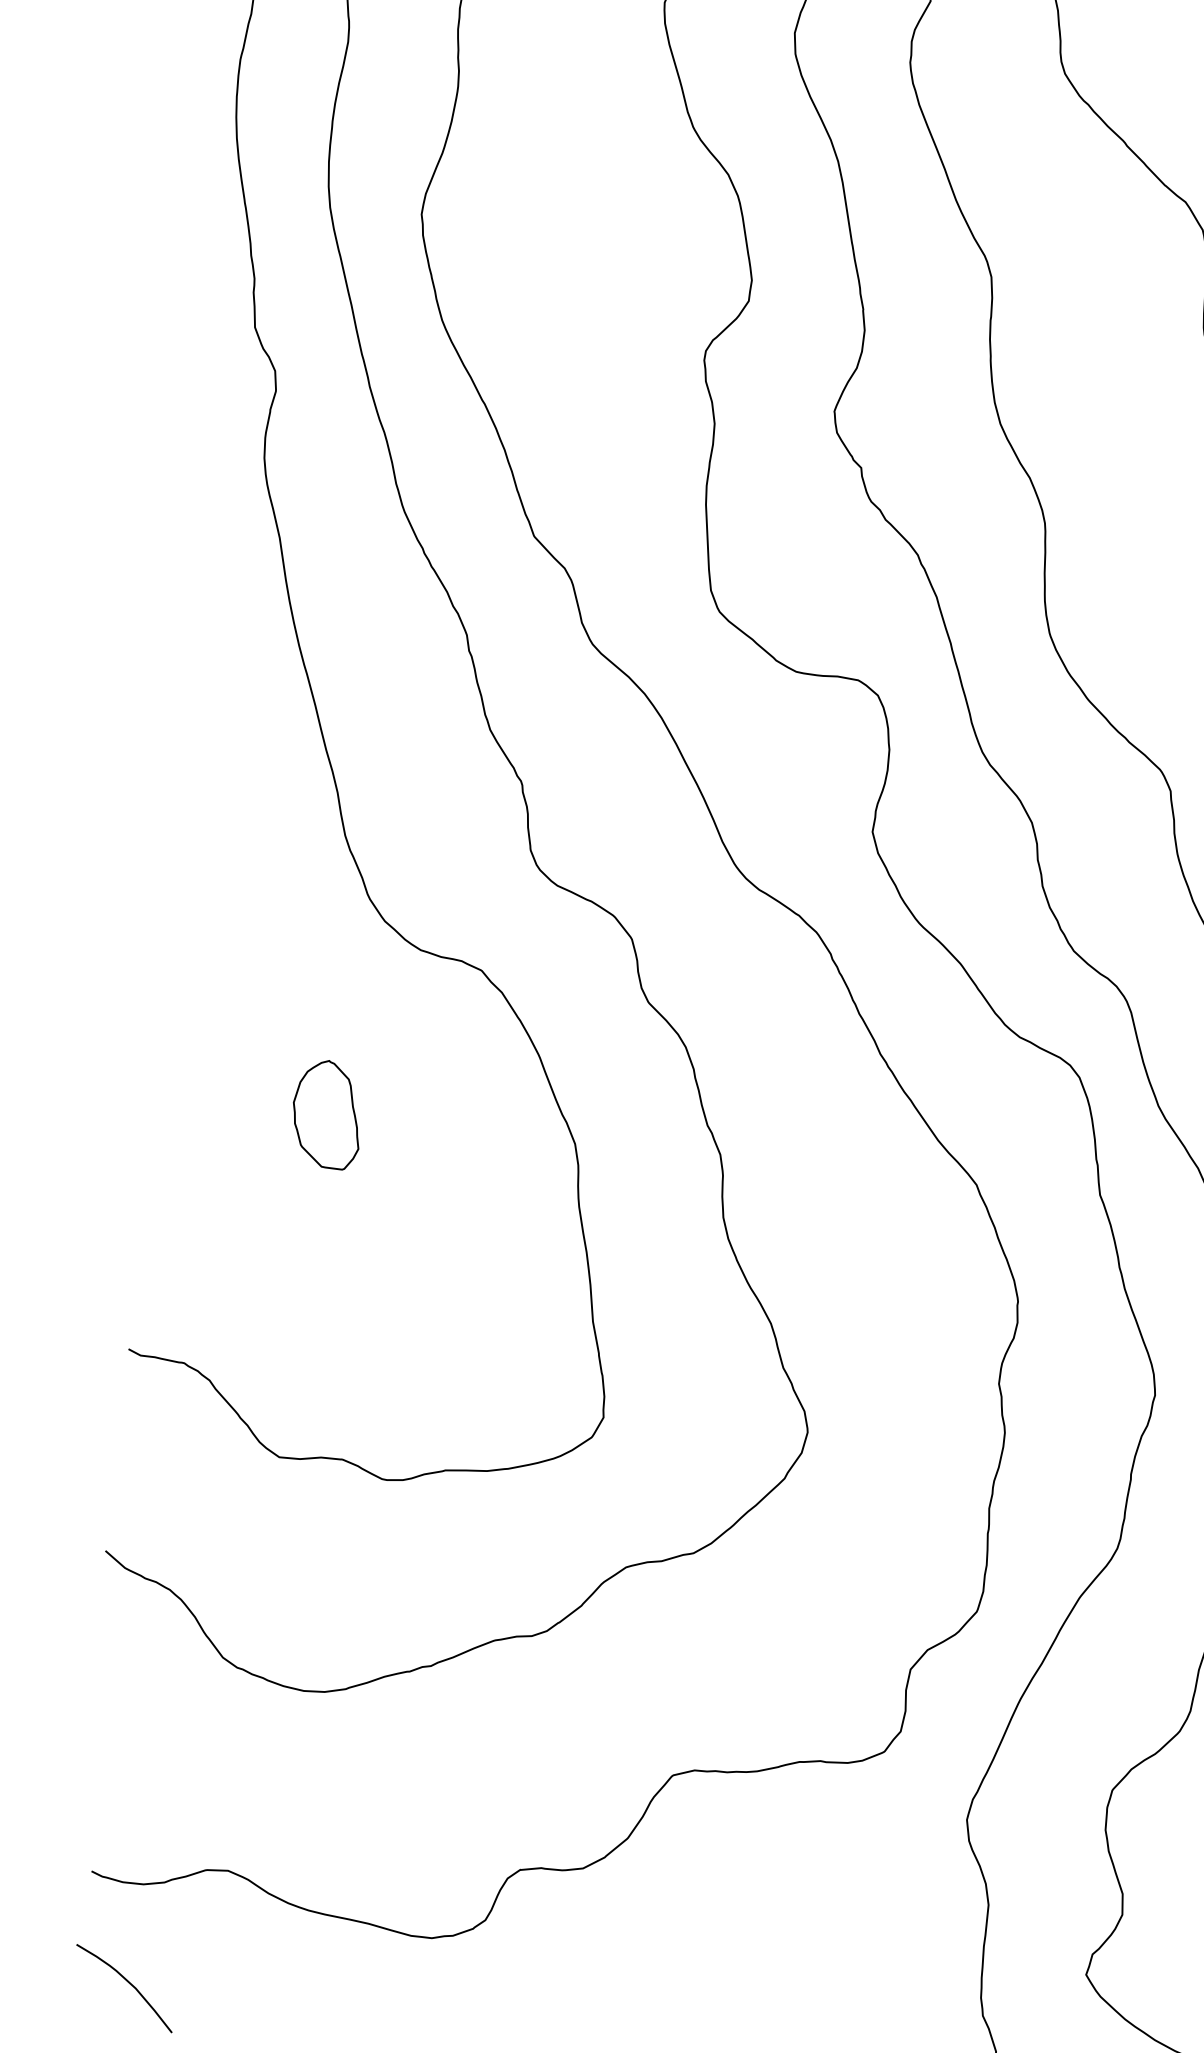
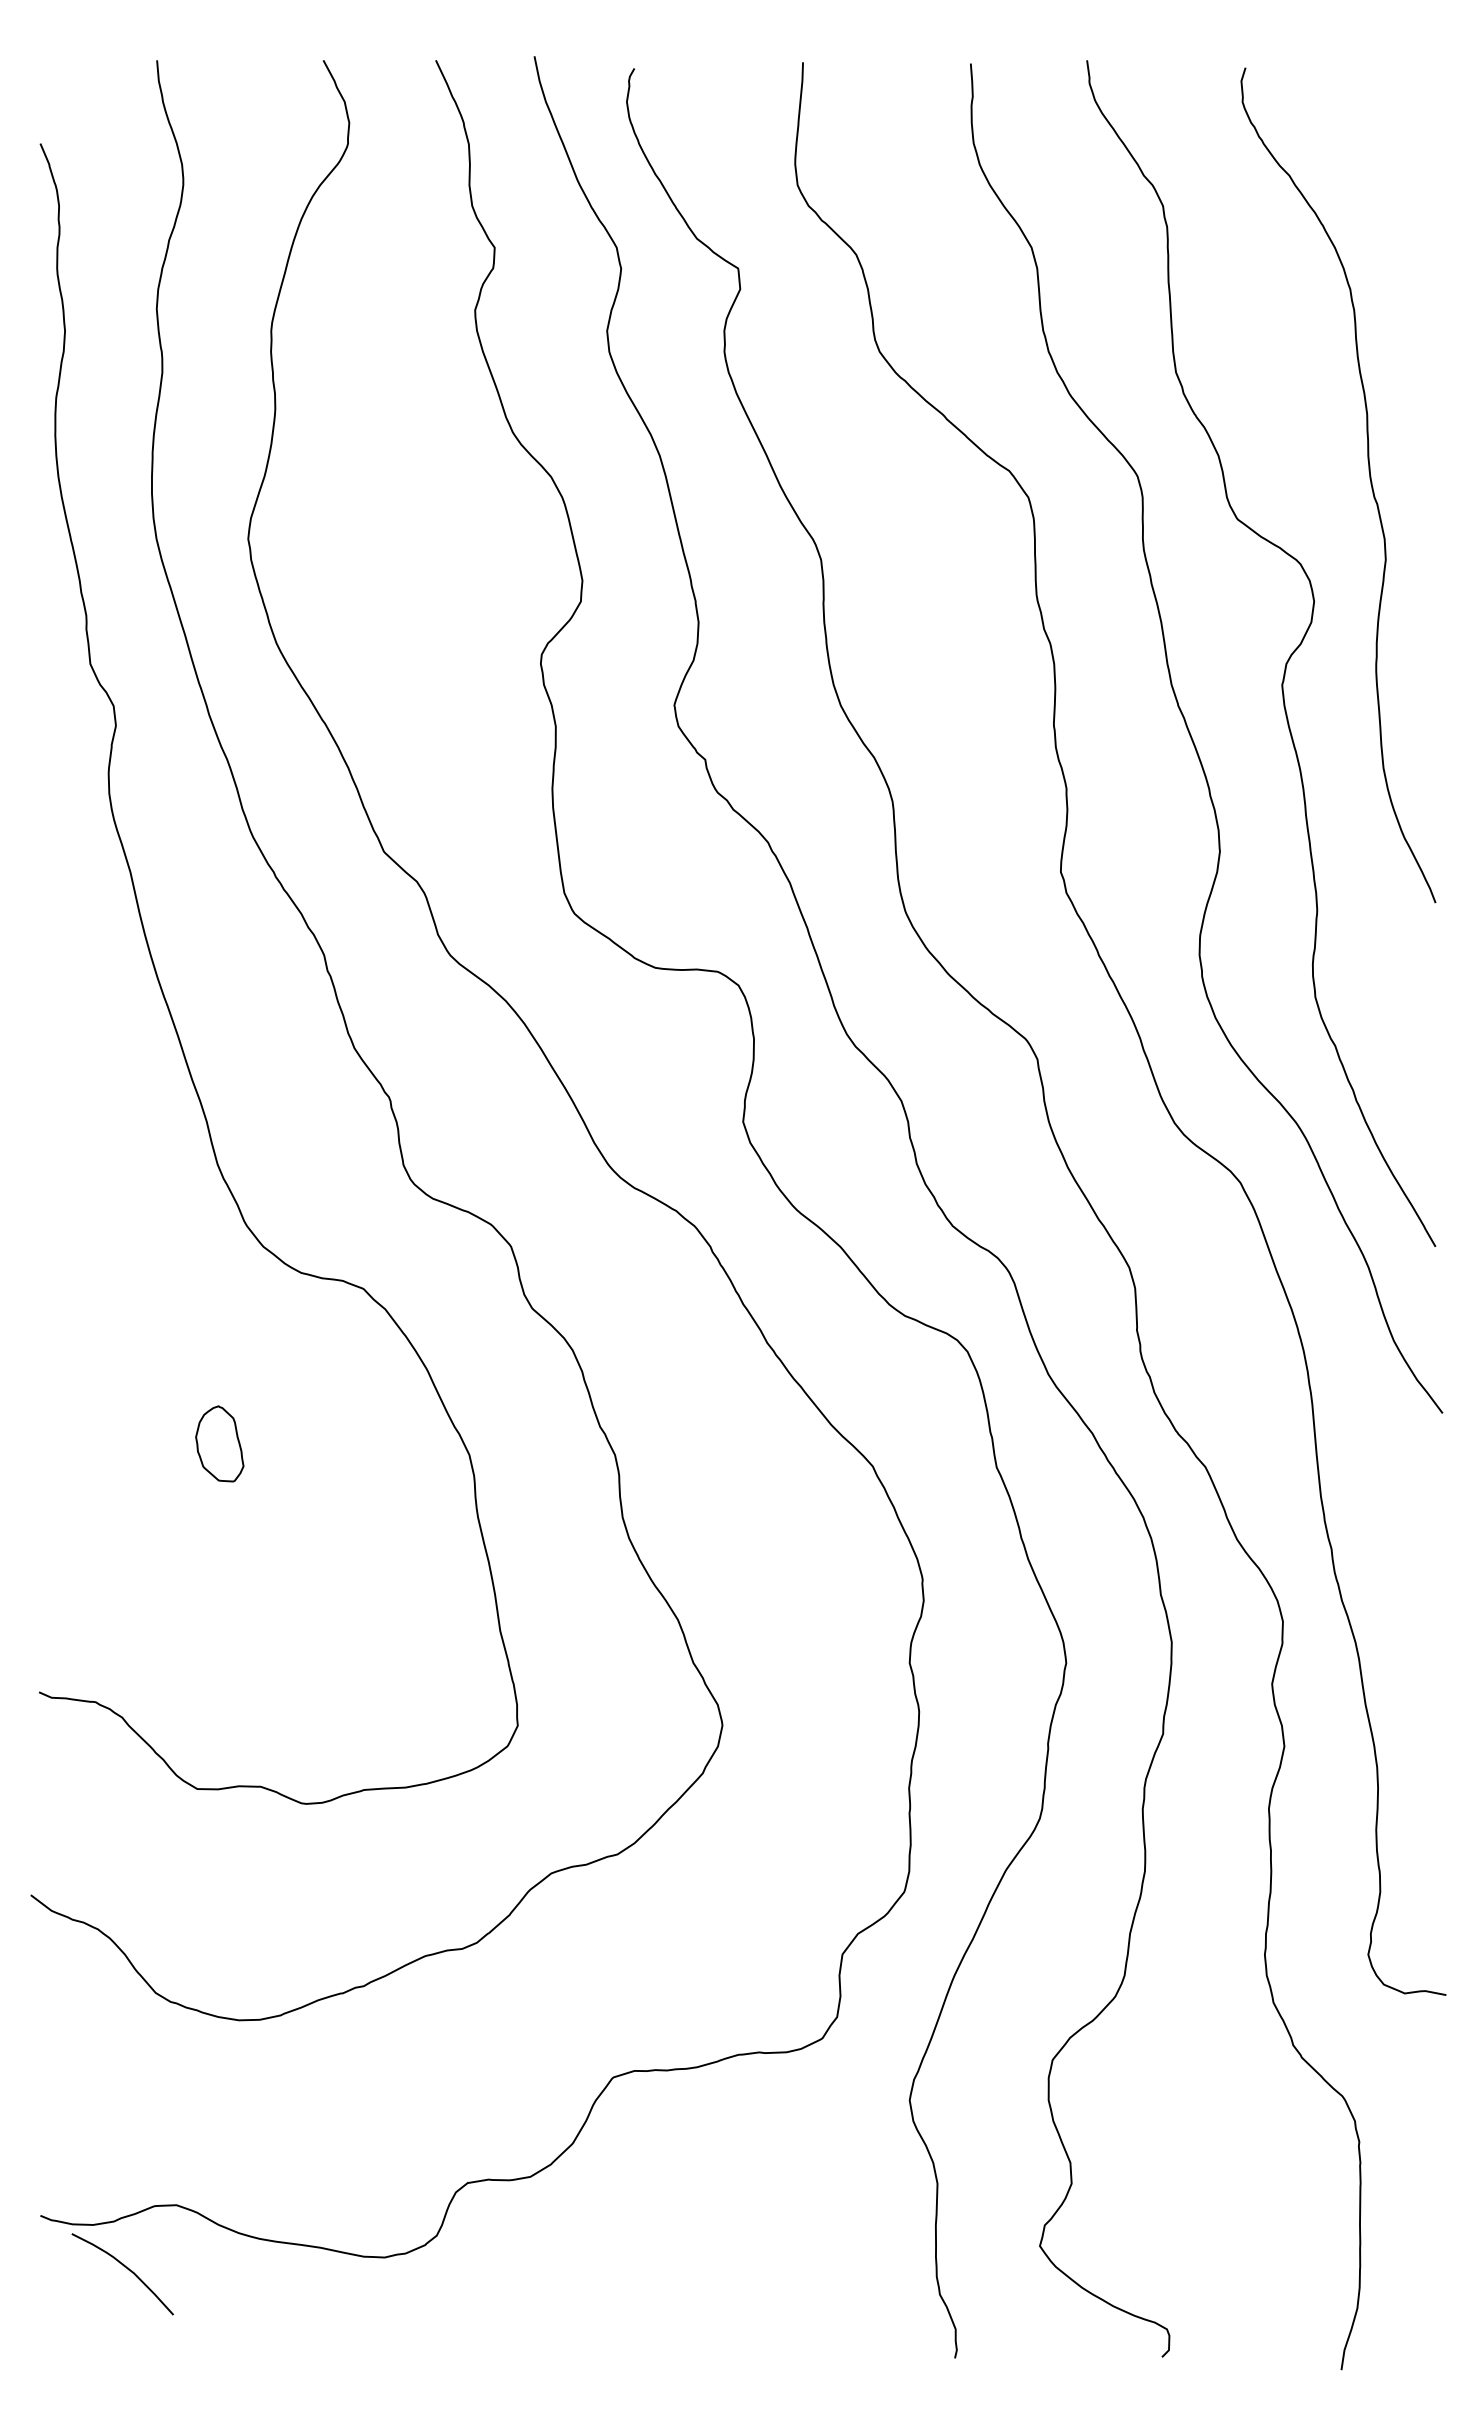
part: (326, 1114) -> (219, 1443), size x0.7
curve: (129, 1984) -> (127, 2269), moved

